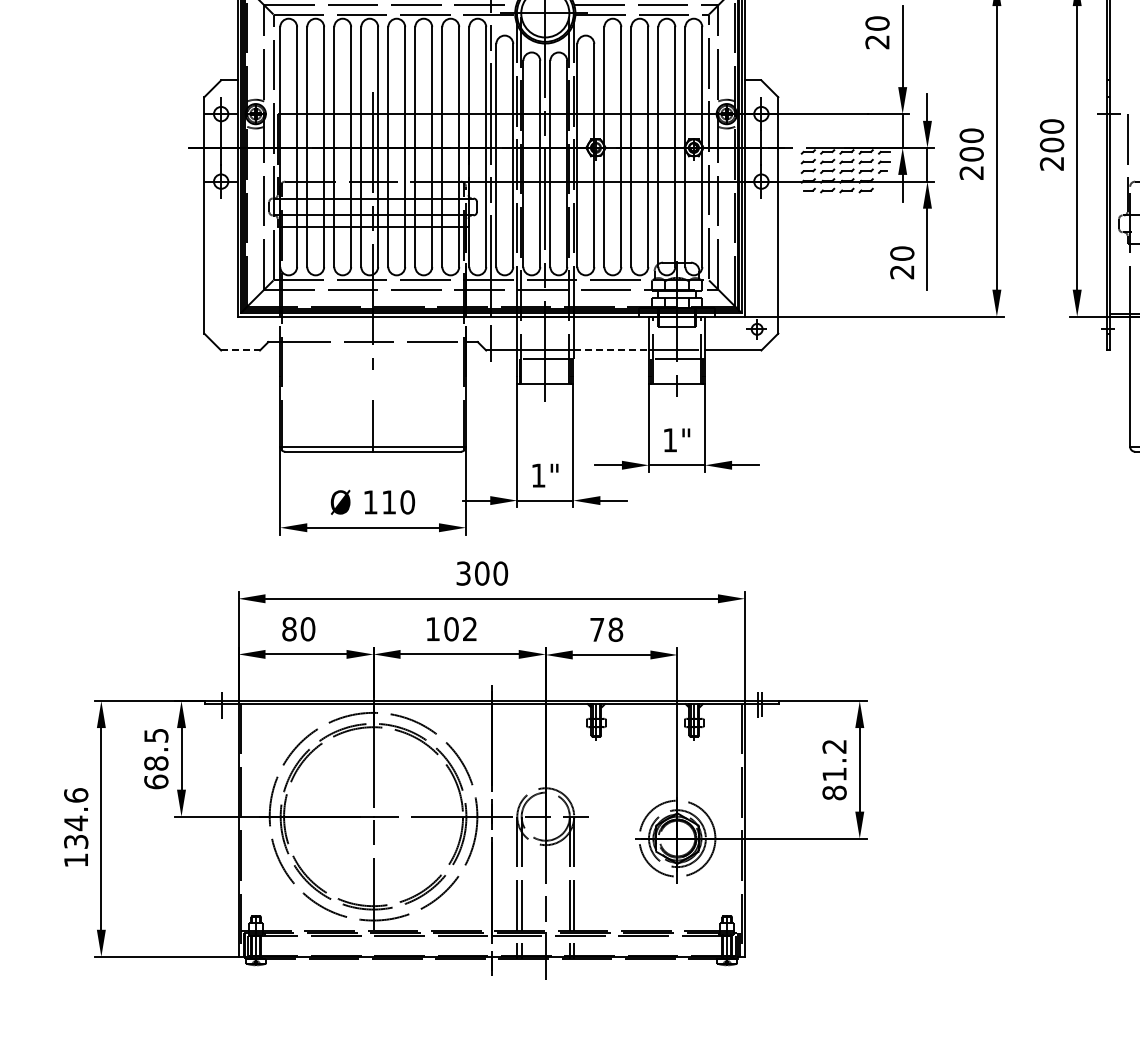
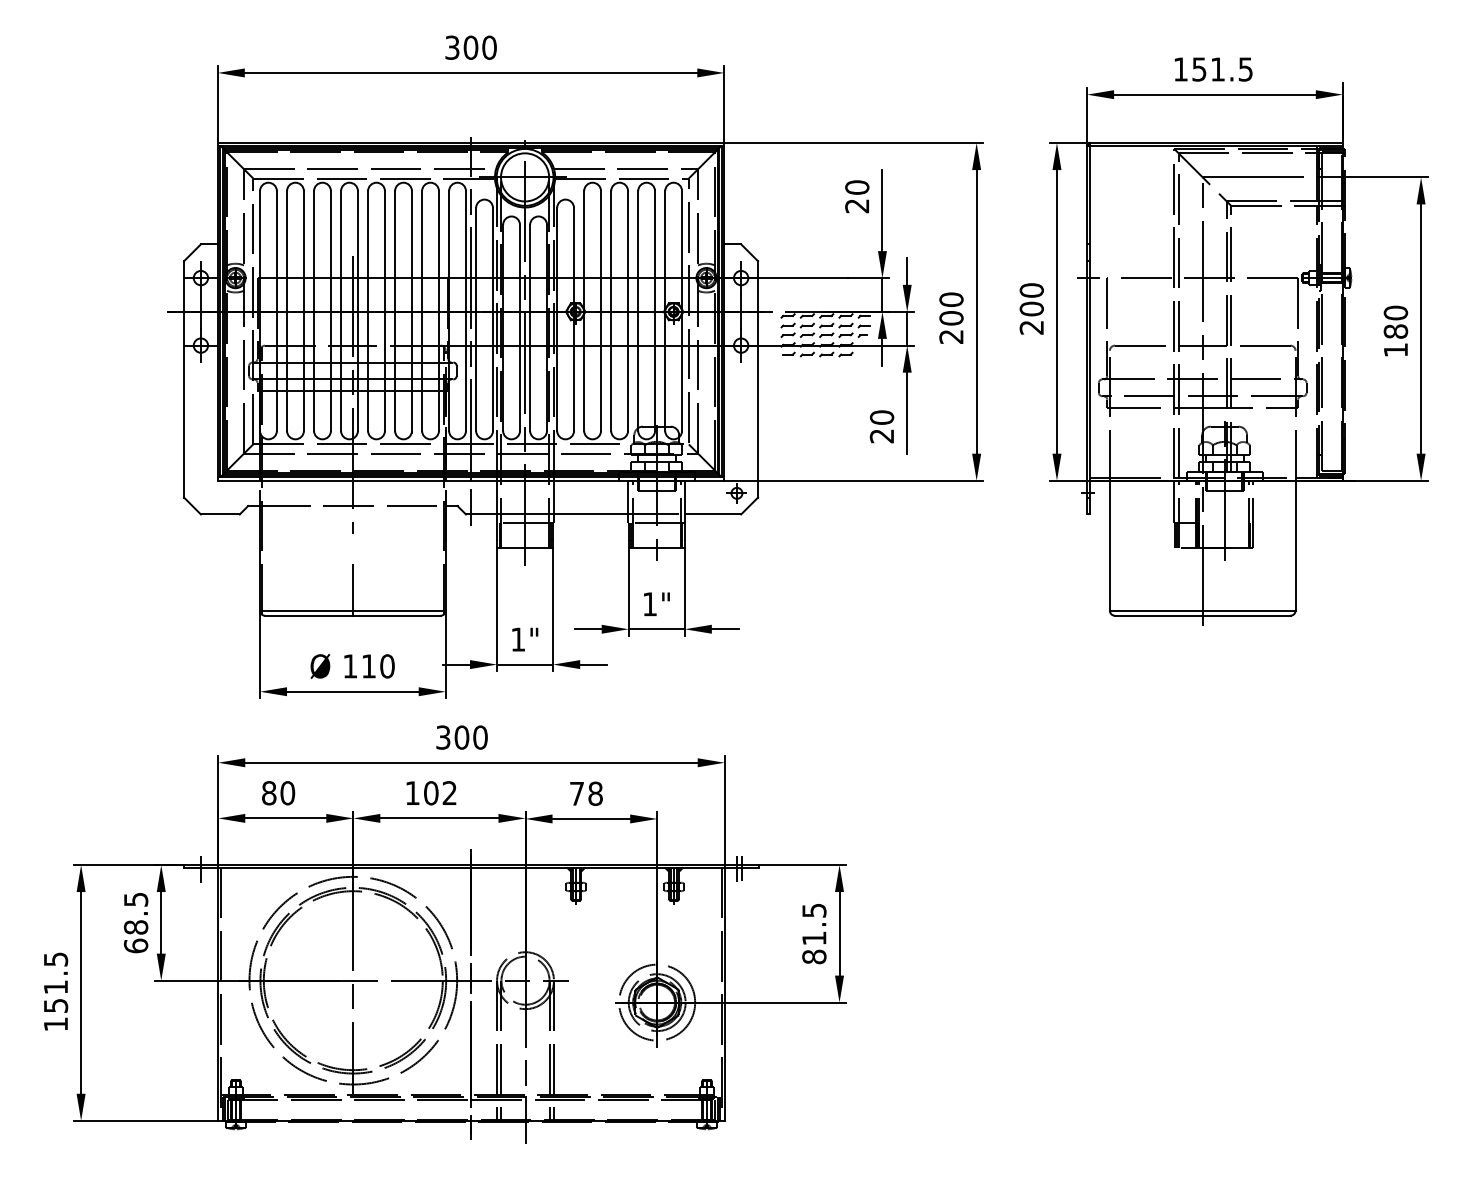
line: (240, 350) -> (220, 514), dashed -> solid
line: (611, 350) -> (591, 514), dashed -> solid
text: (834, 746) -> (814, 910), 81.2 -> 81.5
text: (75, 818) -> (55, 982), 134.6 -> 151.5

